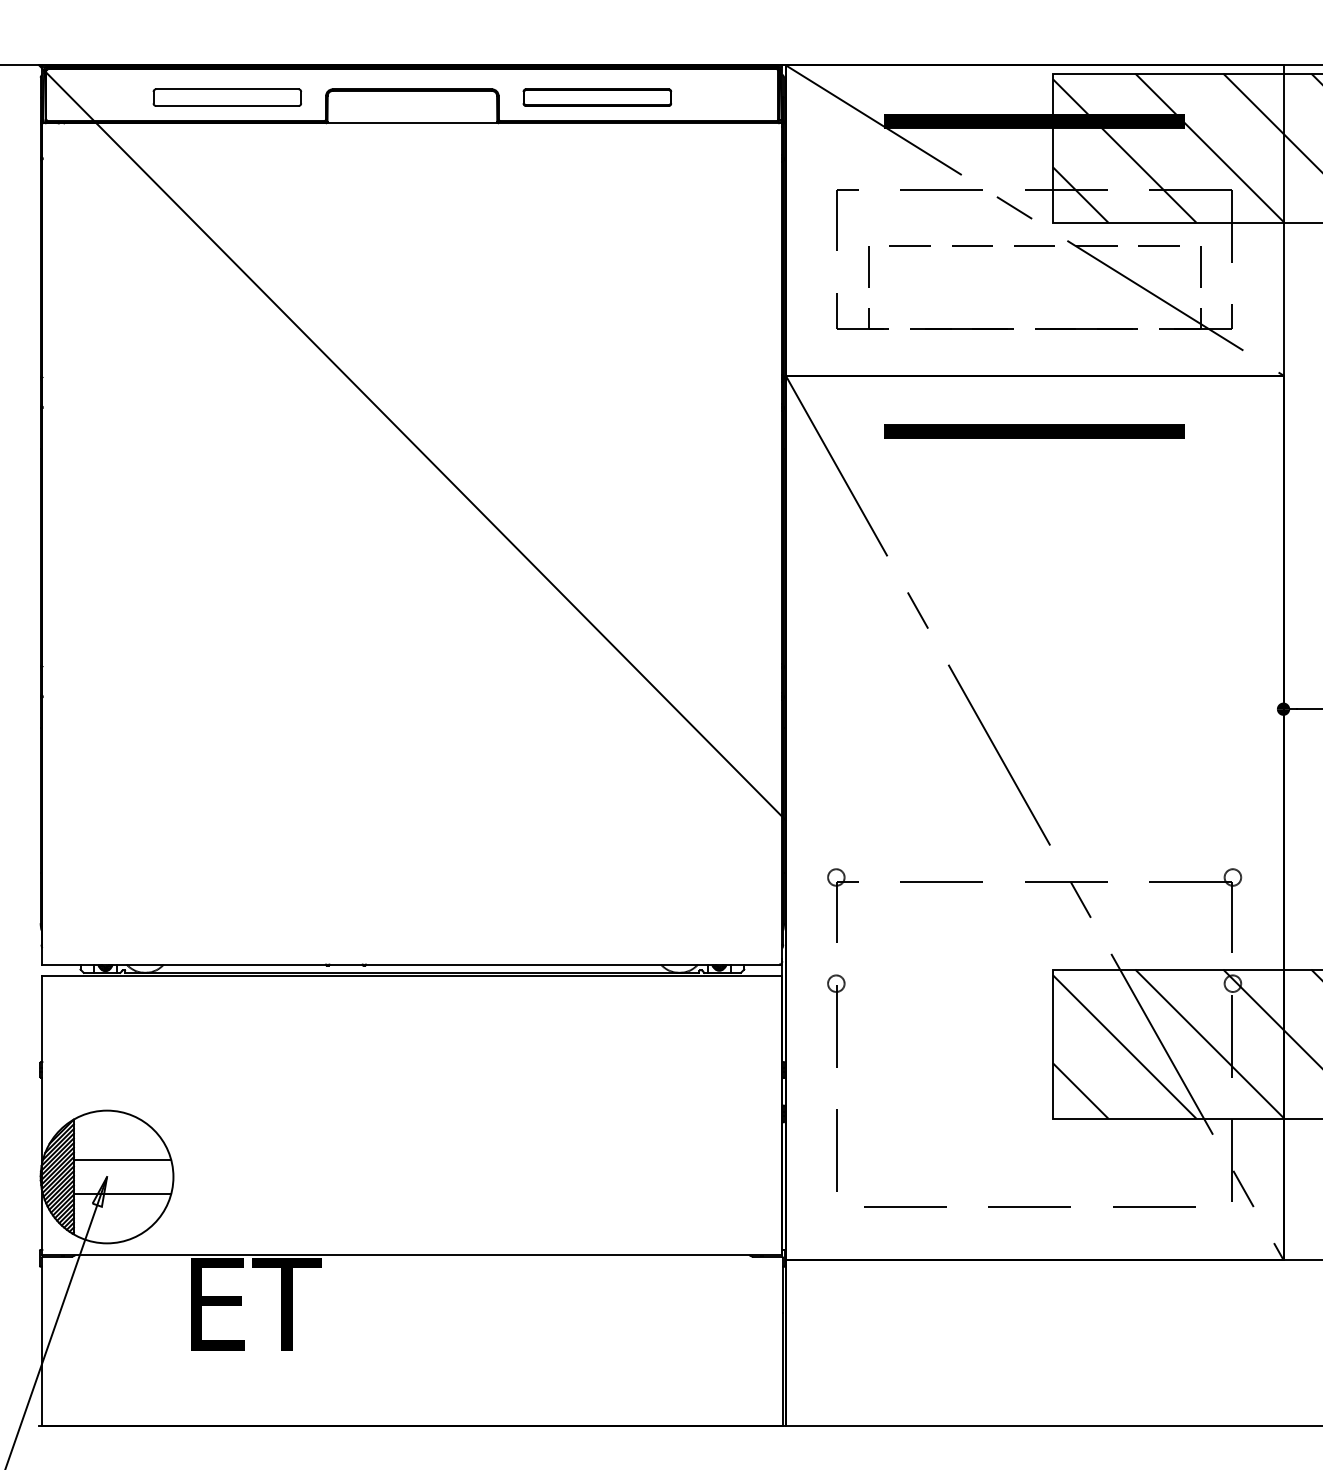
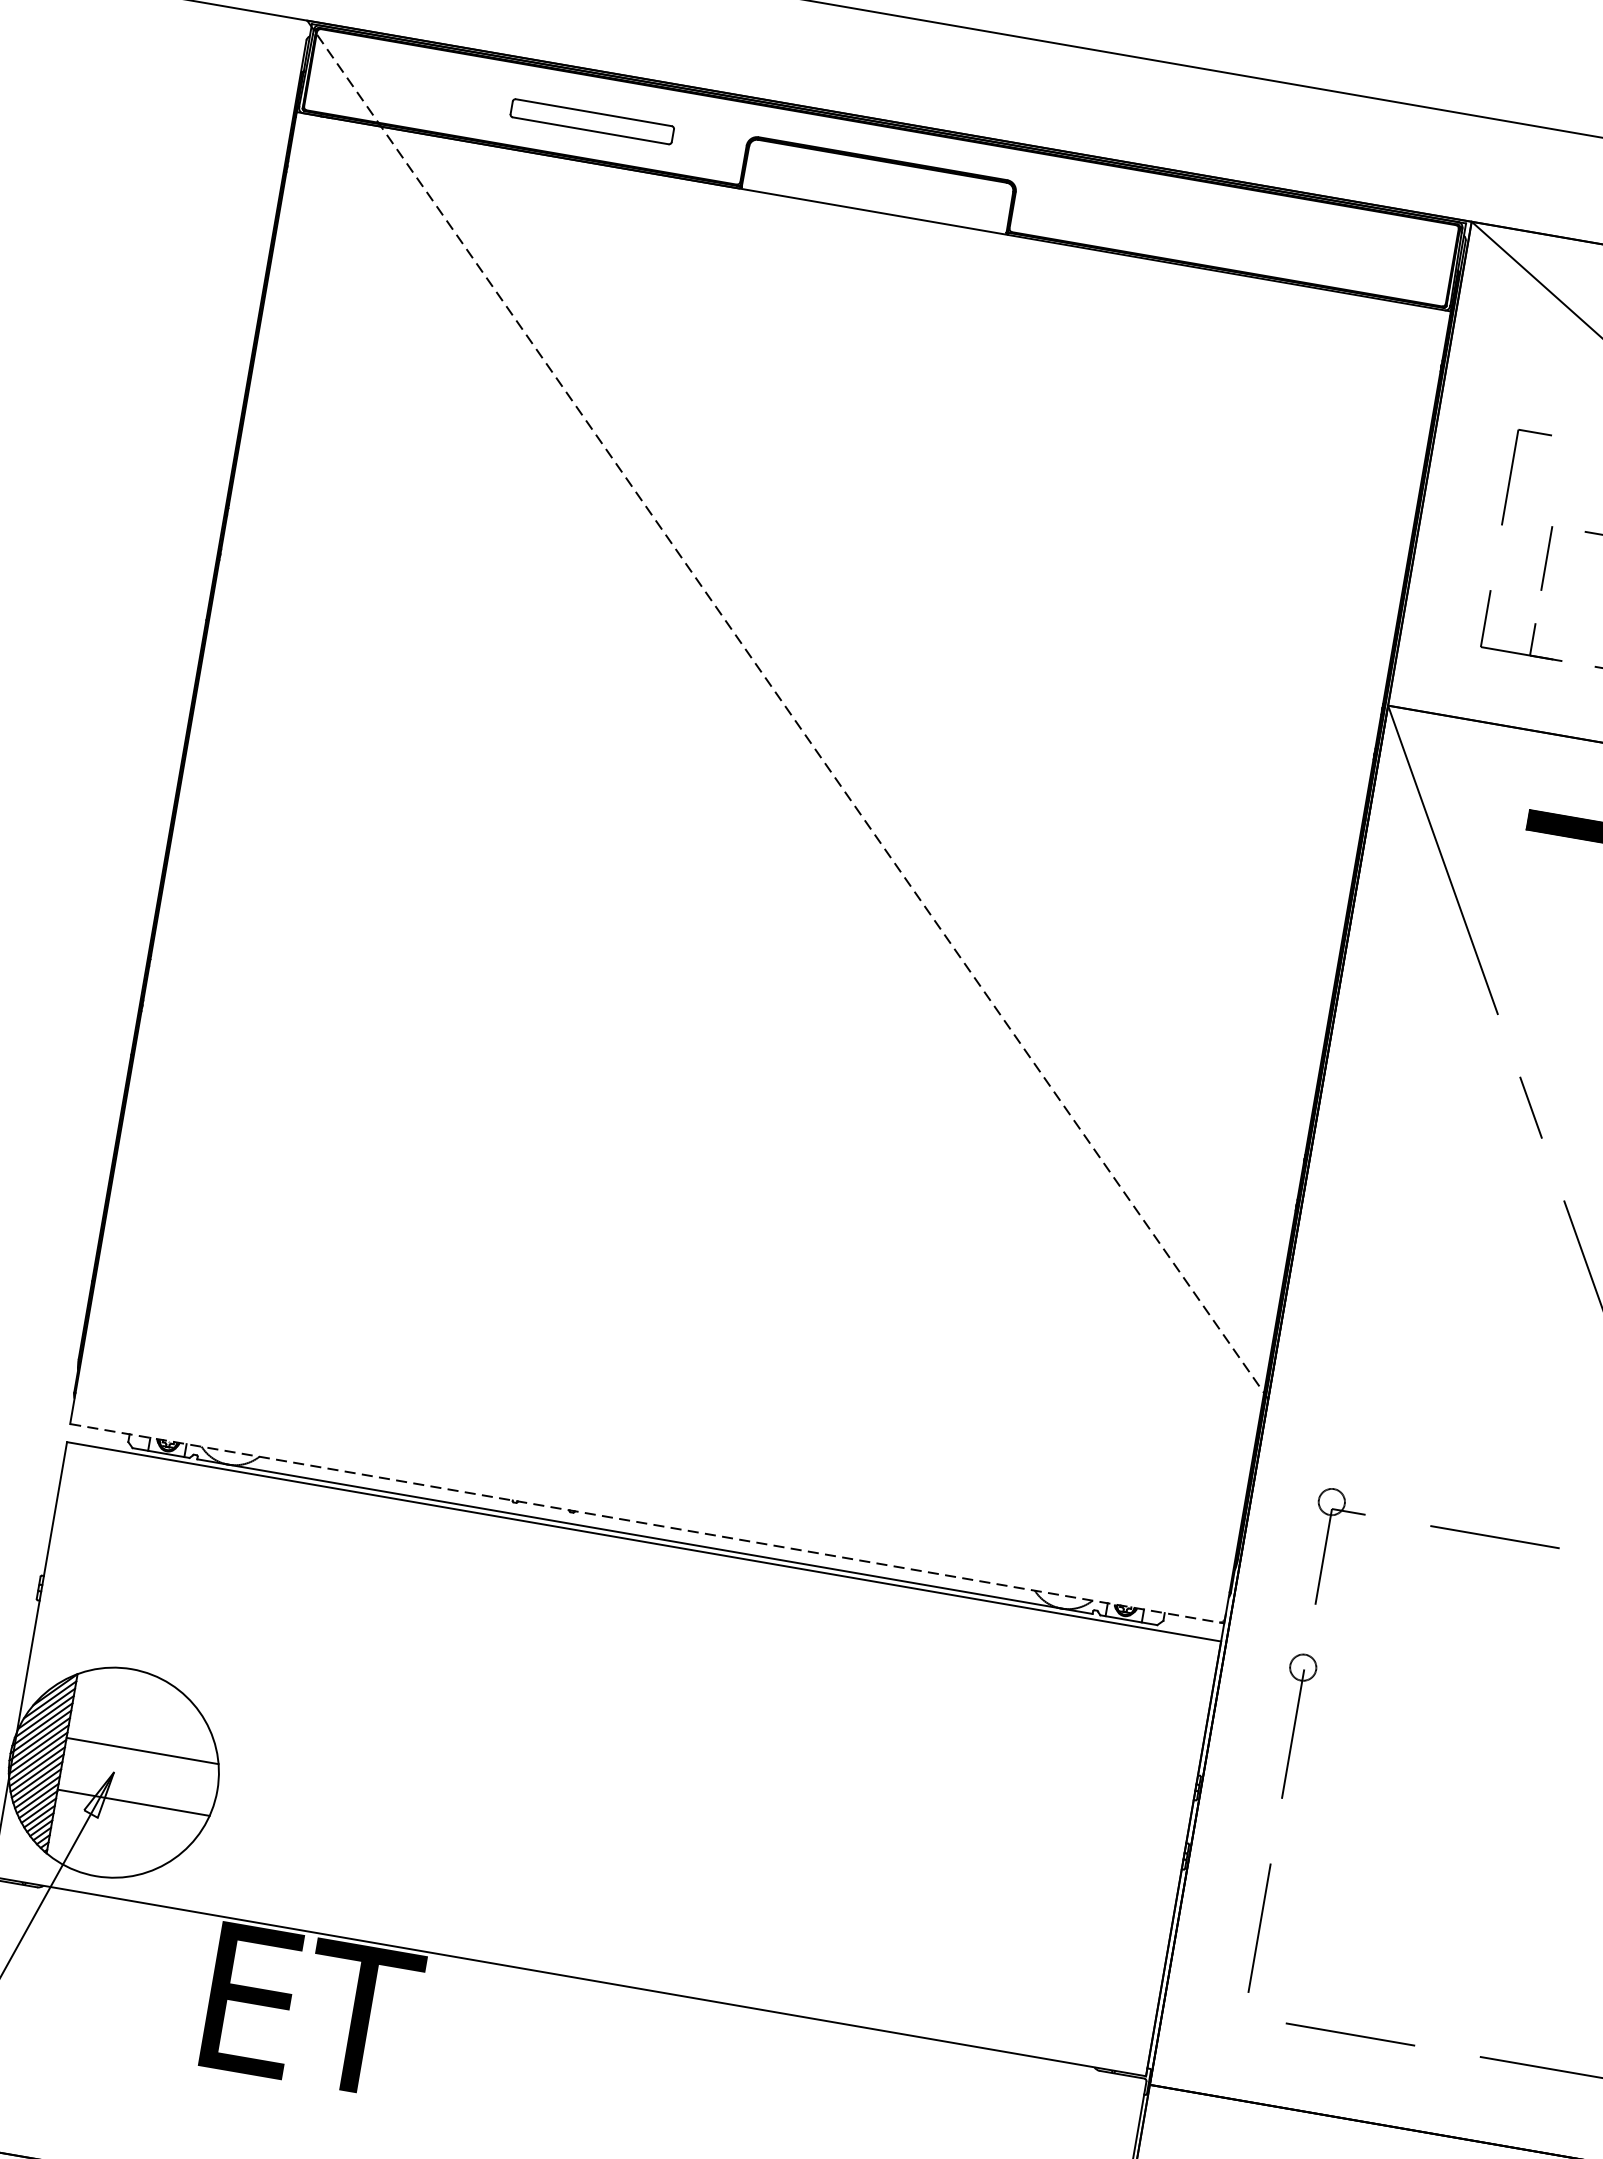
part: (227, 97) -> (592, 121), size x0.7
part: (597, 97) -> (1169, 221), removed
line: (412, 442) -> (788, 709), solid -> dashed
line: (412, 964) -> (647, 1523), solid -> dashed

